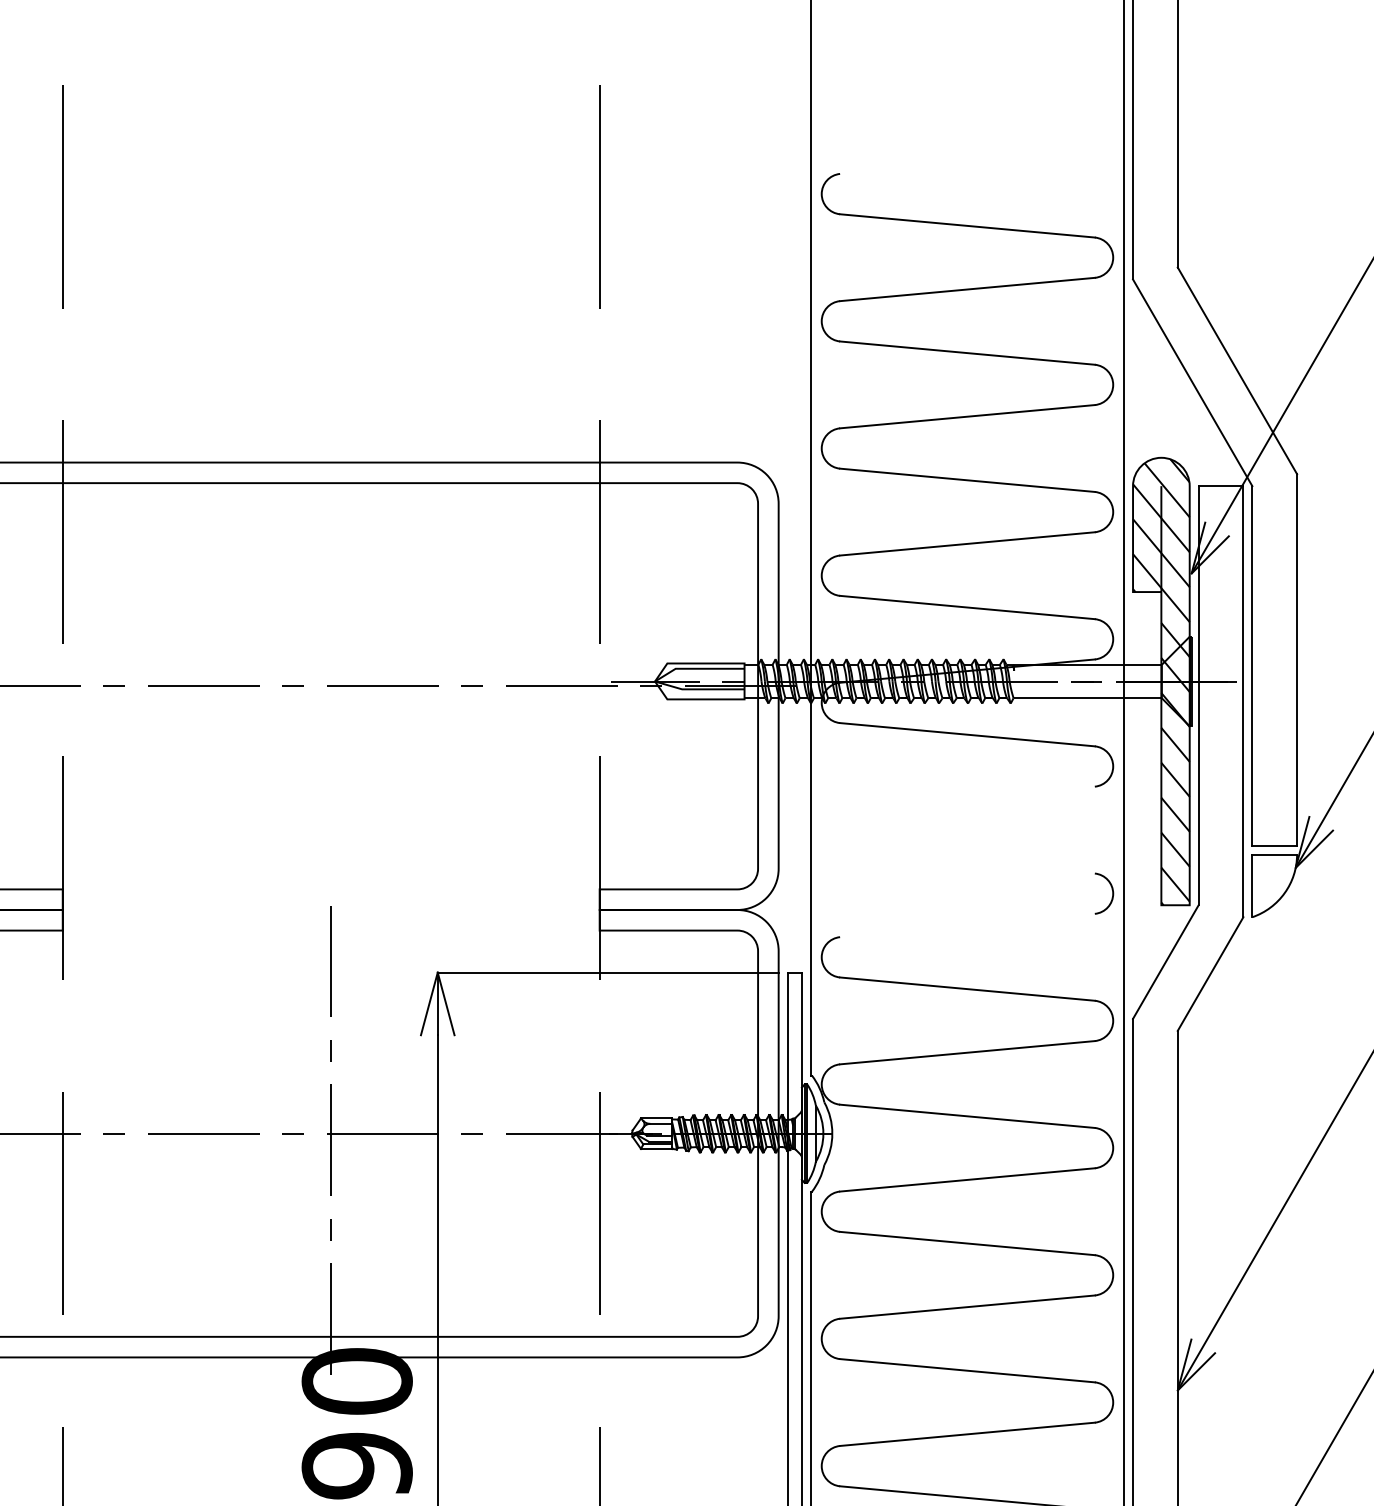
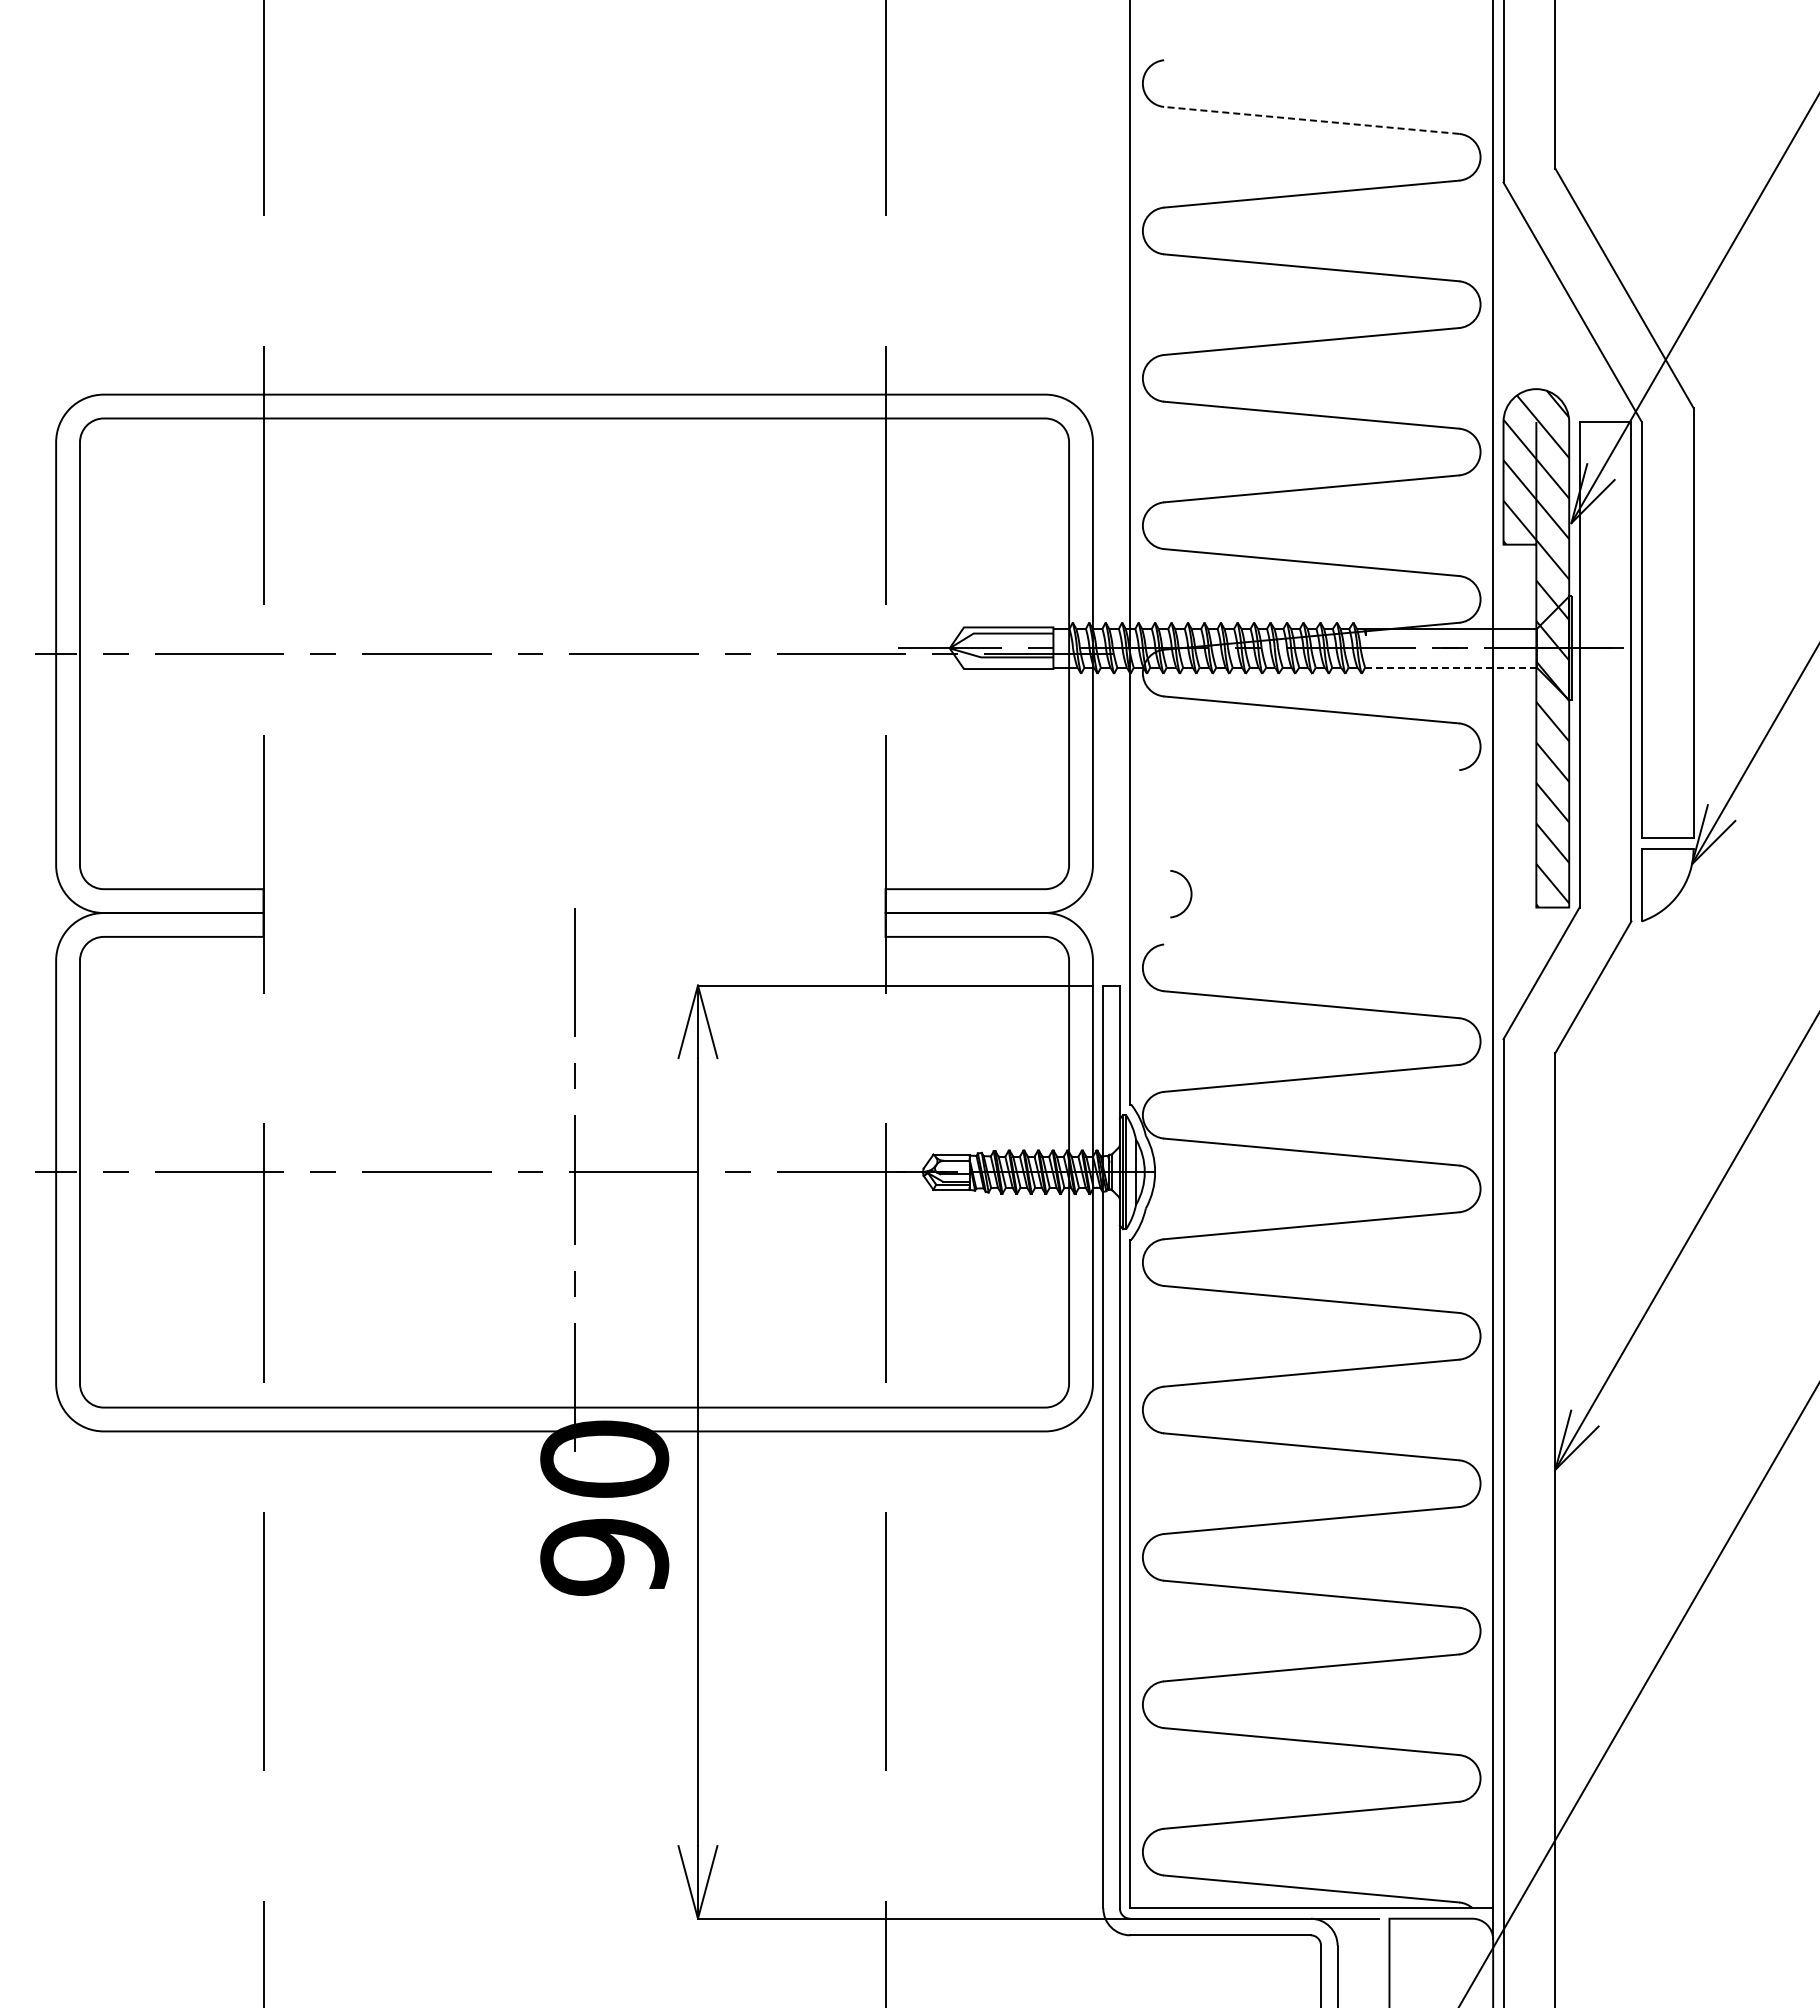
line: (967, 225) -> (1311, 120), solid -> dashed
line: (1088, 698) -> (1451, 667), solid -> dashed
arc: (1112, 893) -> (1190, 894), moved

